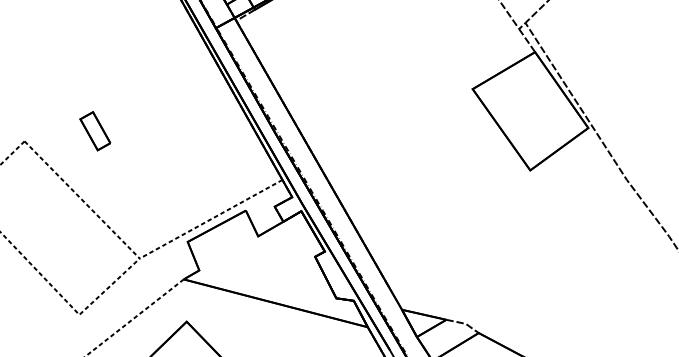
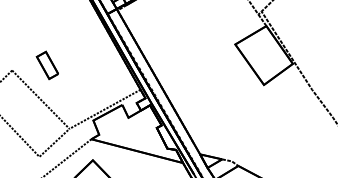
part: (93, 131) -> (46, 65), size x1.43

